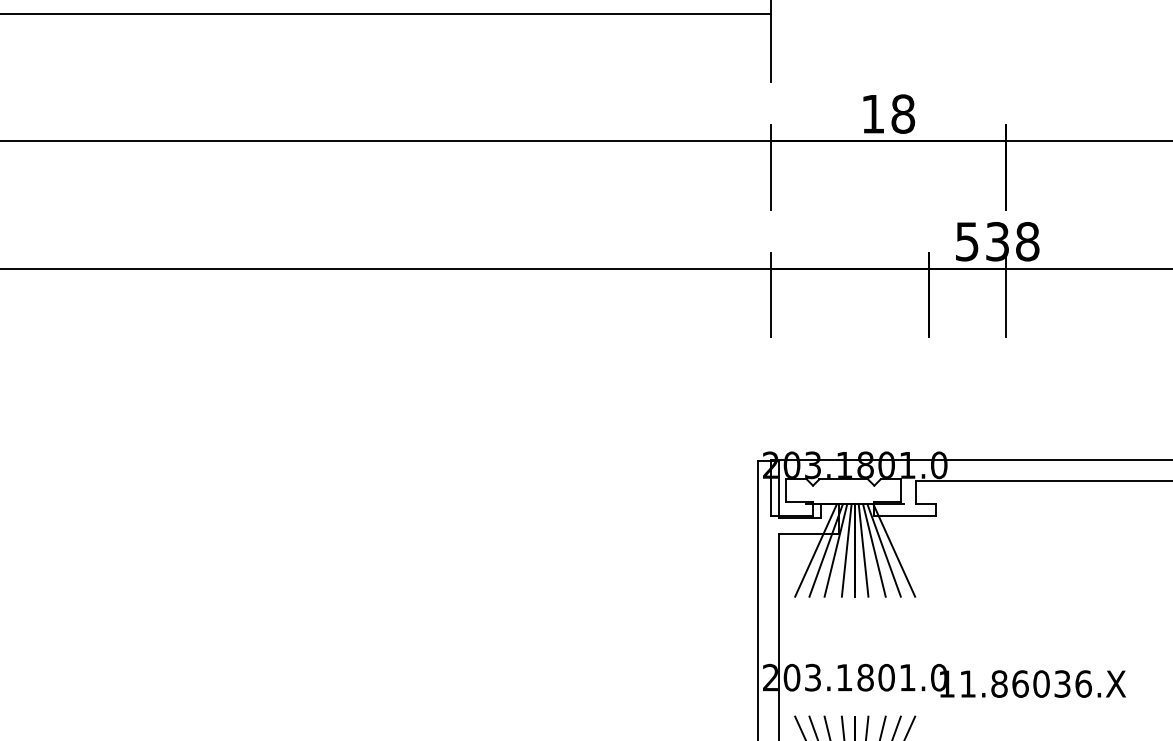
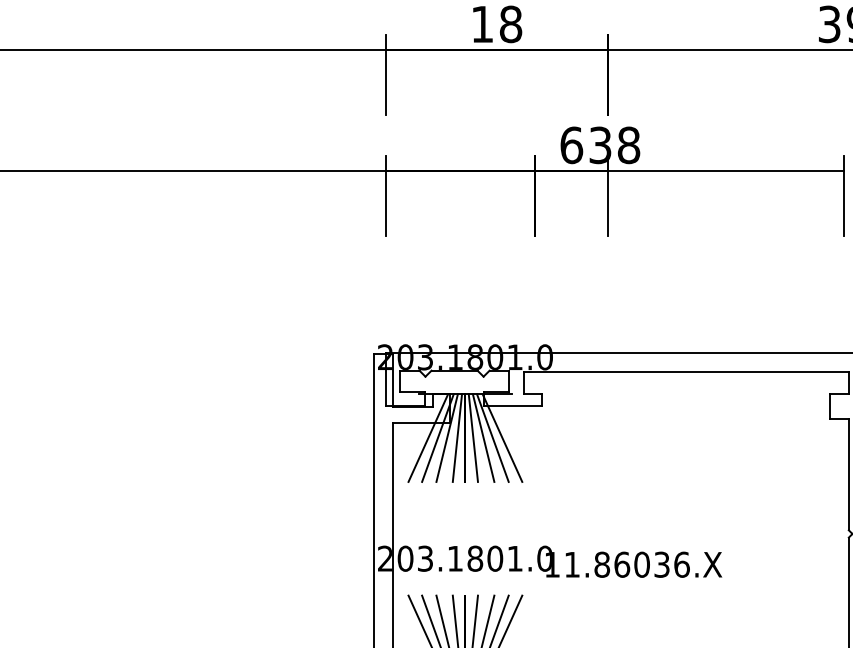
text: (967, 241) -> (571, 145), 5 -> 6

